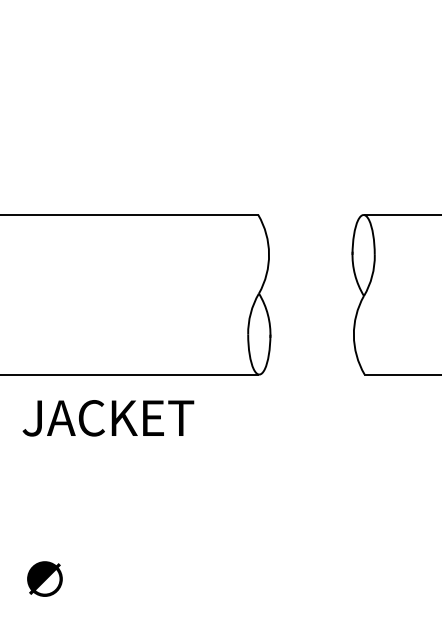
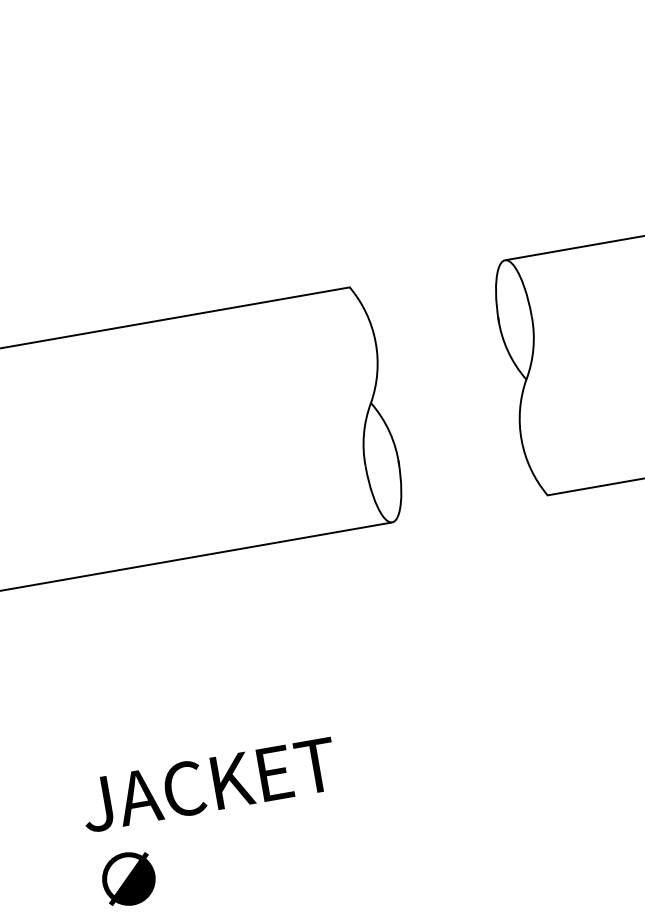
text: (108, 418) -> (209, 785), moved

